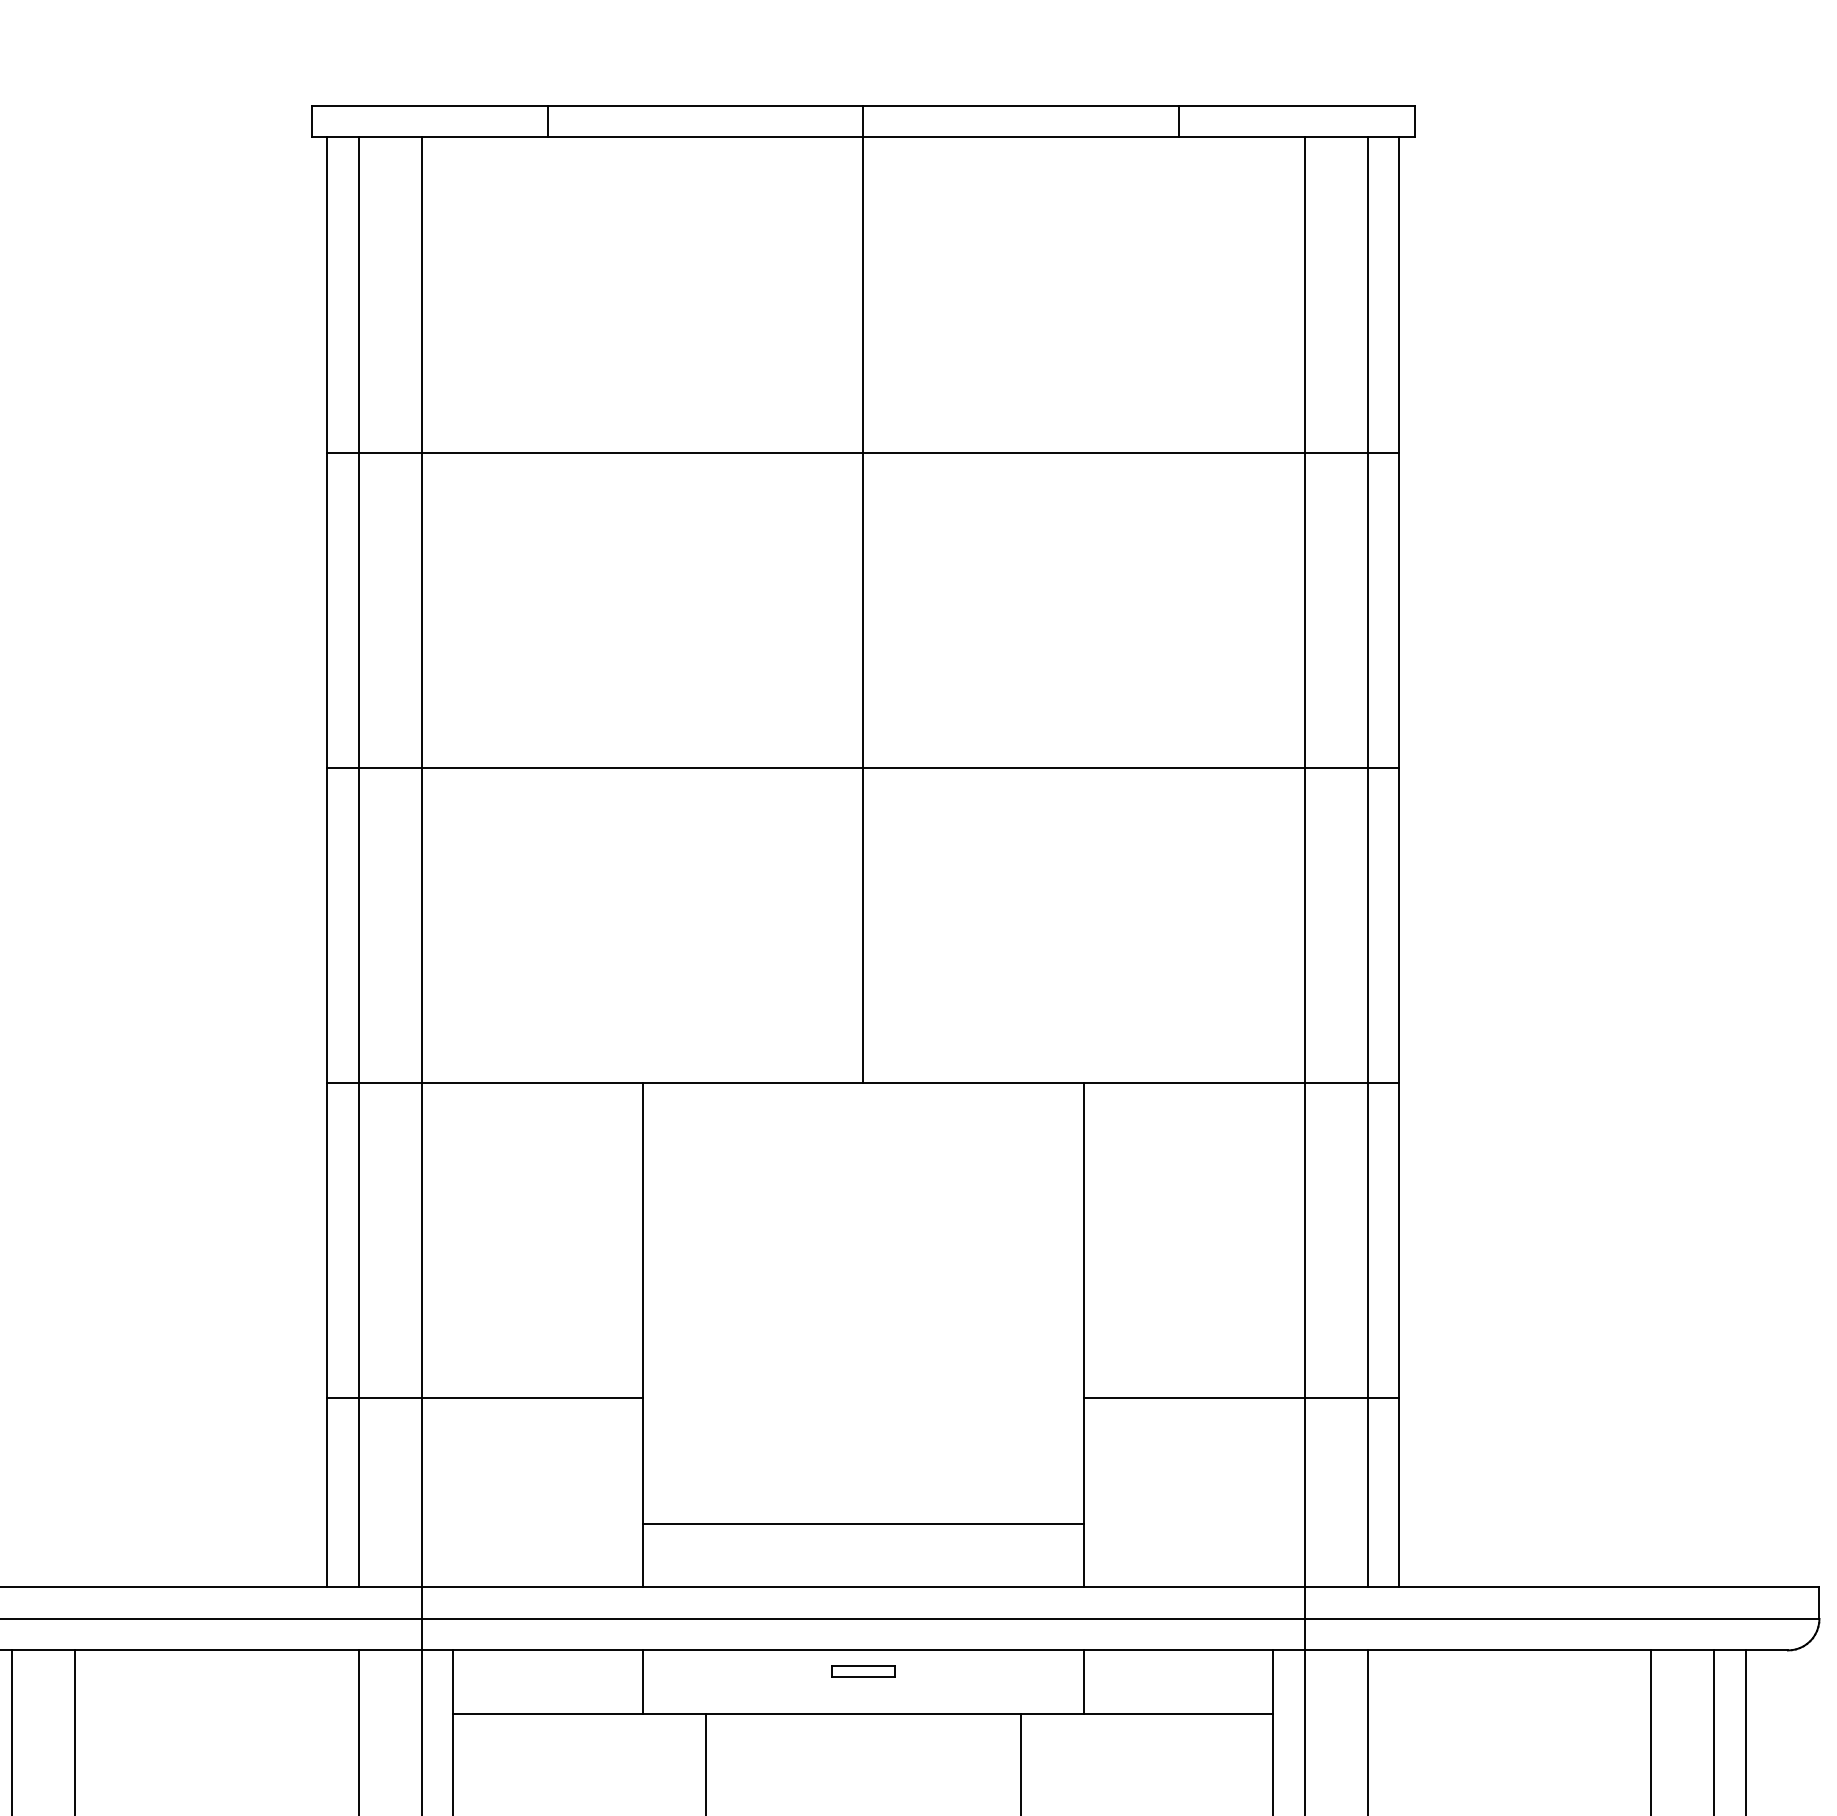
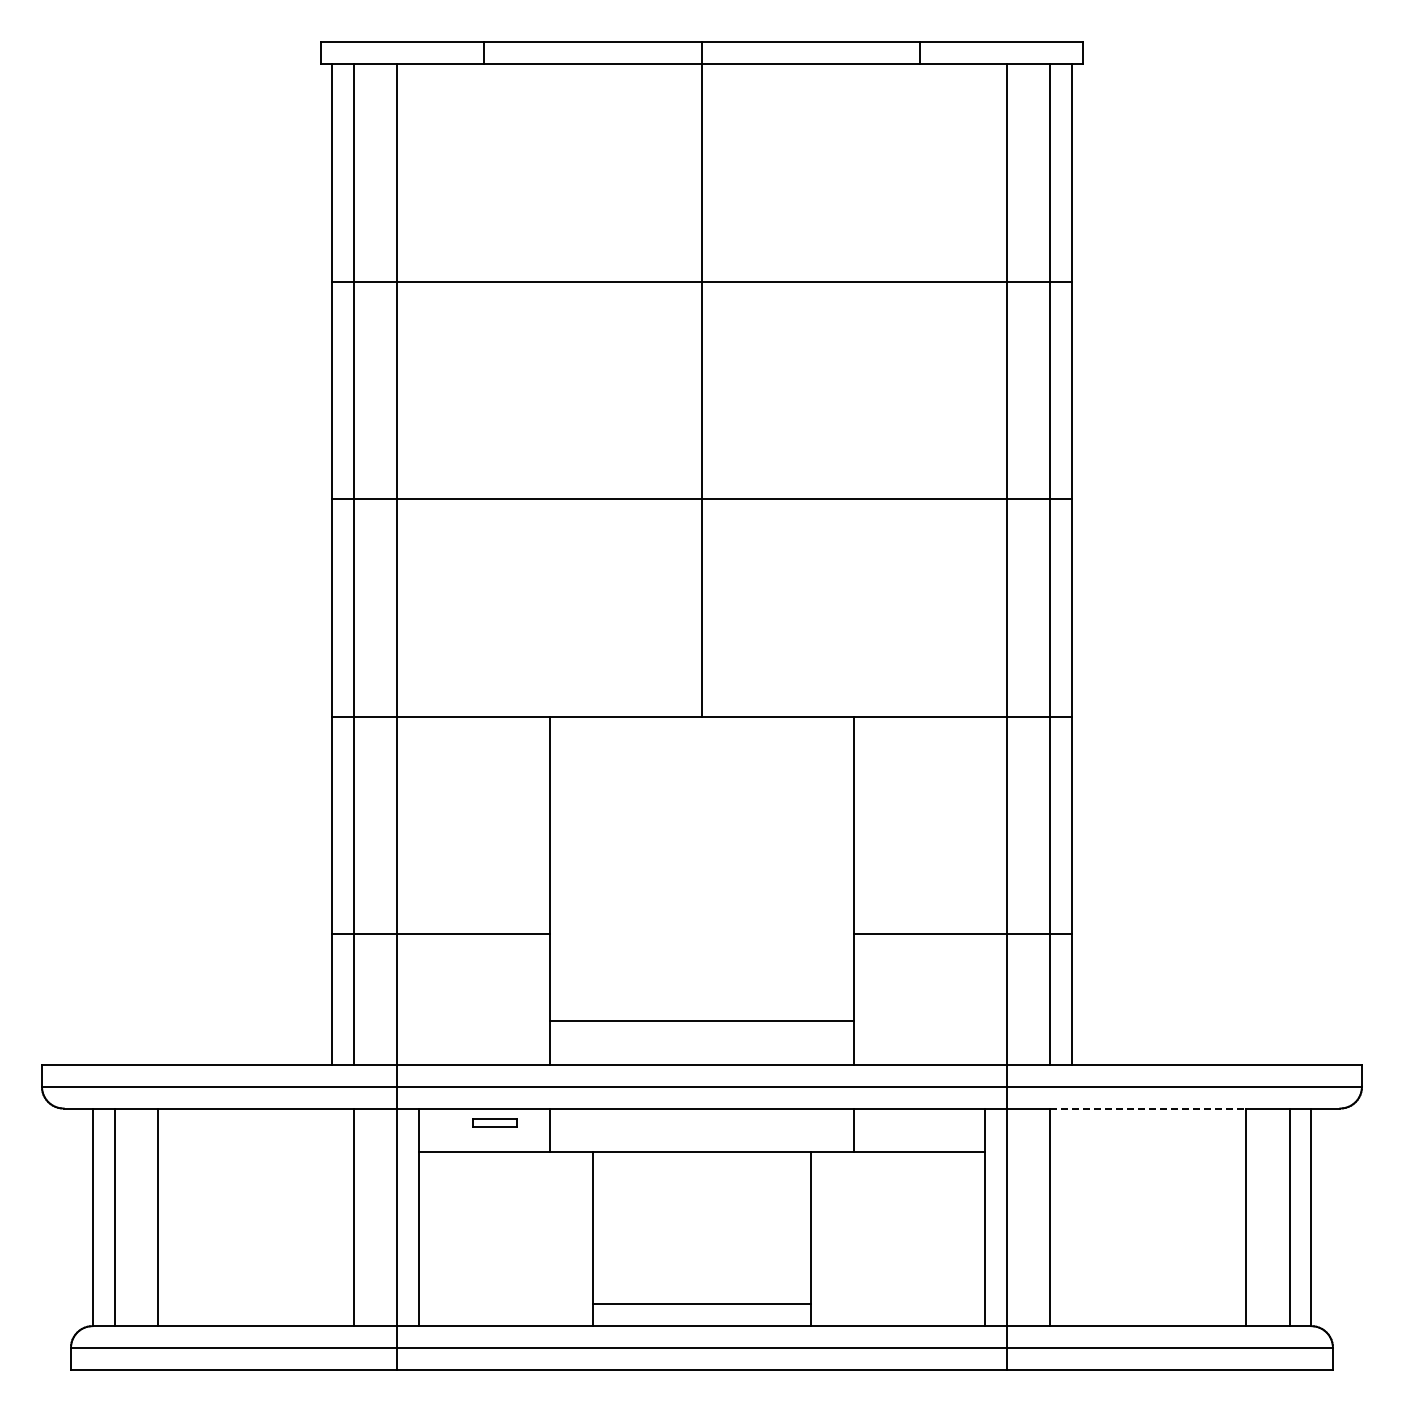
line: (1510, 1650) -> (1148, 1108), solid -> dashed
part: (862, 1670) -> (494, 1122), moved

